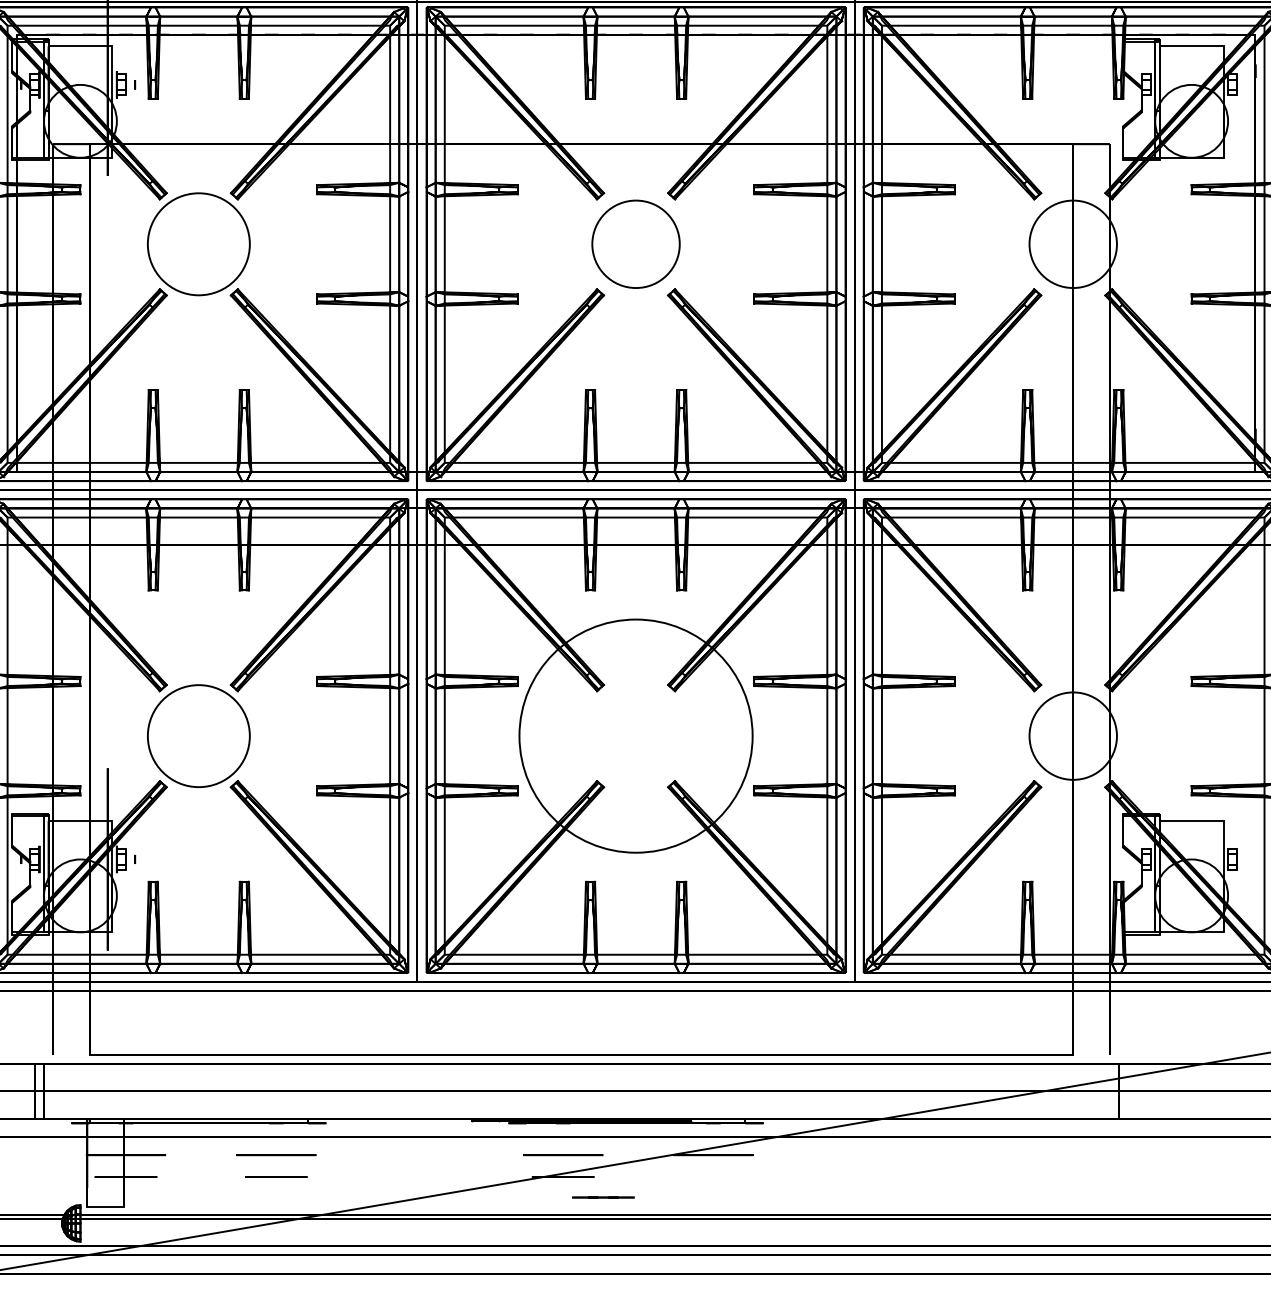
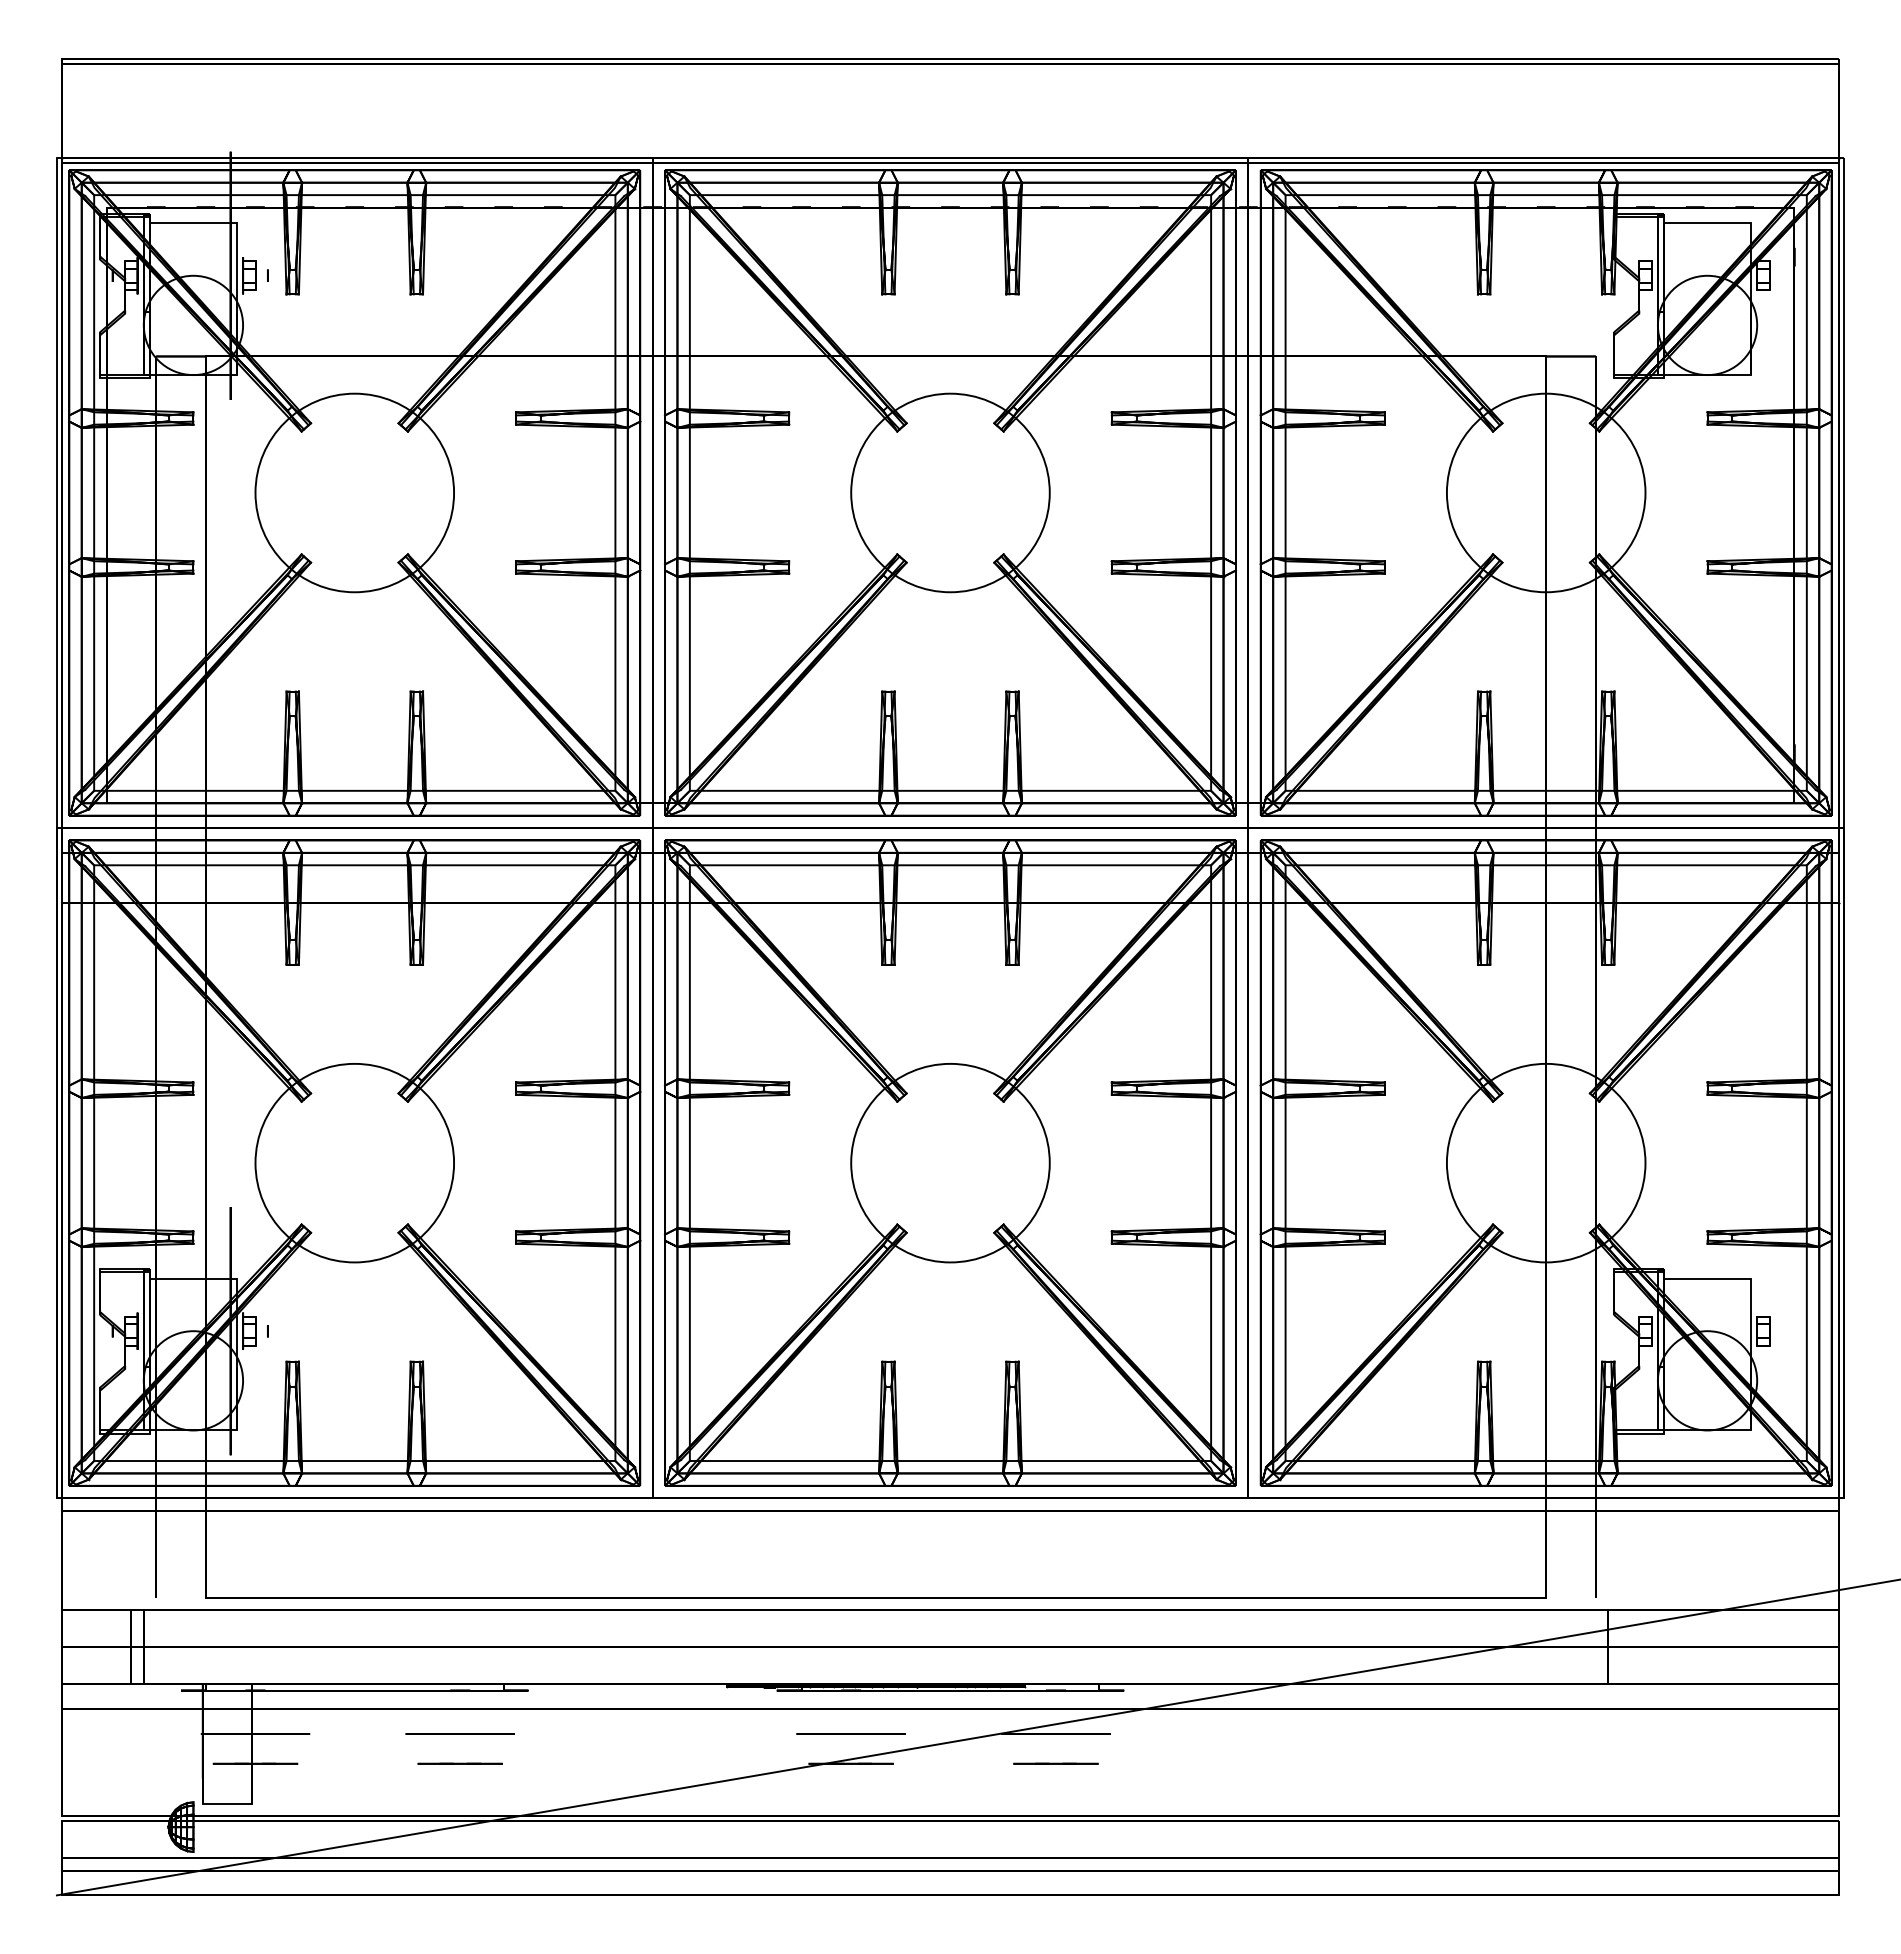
circle: (198, 243) -> (354, 492), size x1.43
circle: (636, 243) -> (950, 492), size x1.67
circle: (1072, 243) -> (1545, 492), size x1.67
circle: (198, 735) -> (354, 1162), size x1.43
circle: (636, 735) -> (950, 1162), size x0.62
circle: (1072, 735) -> (1545, 1162), size x1.67
line: (603, 1197) -> (1055, 1763), moved

